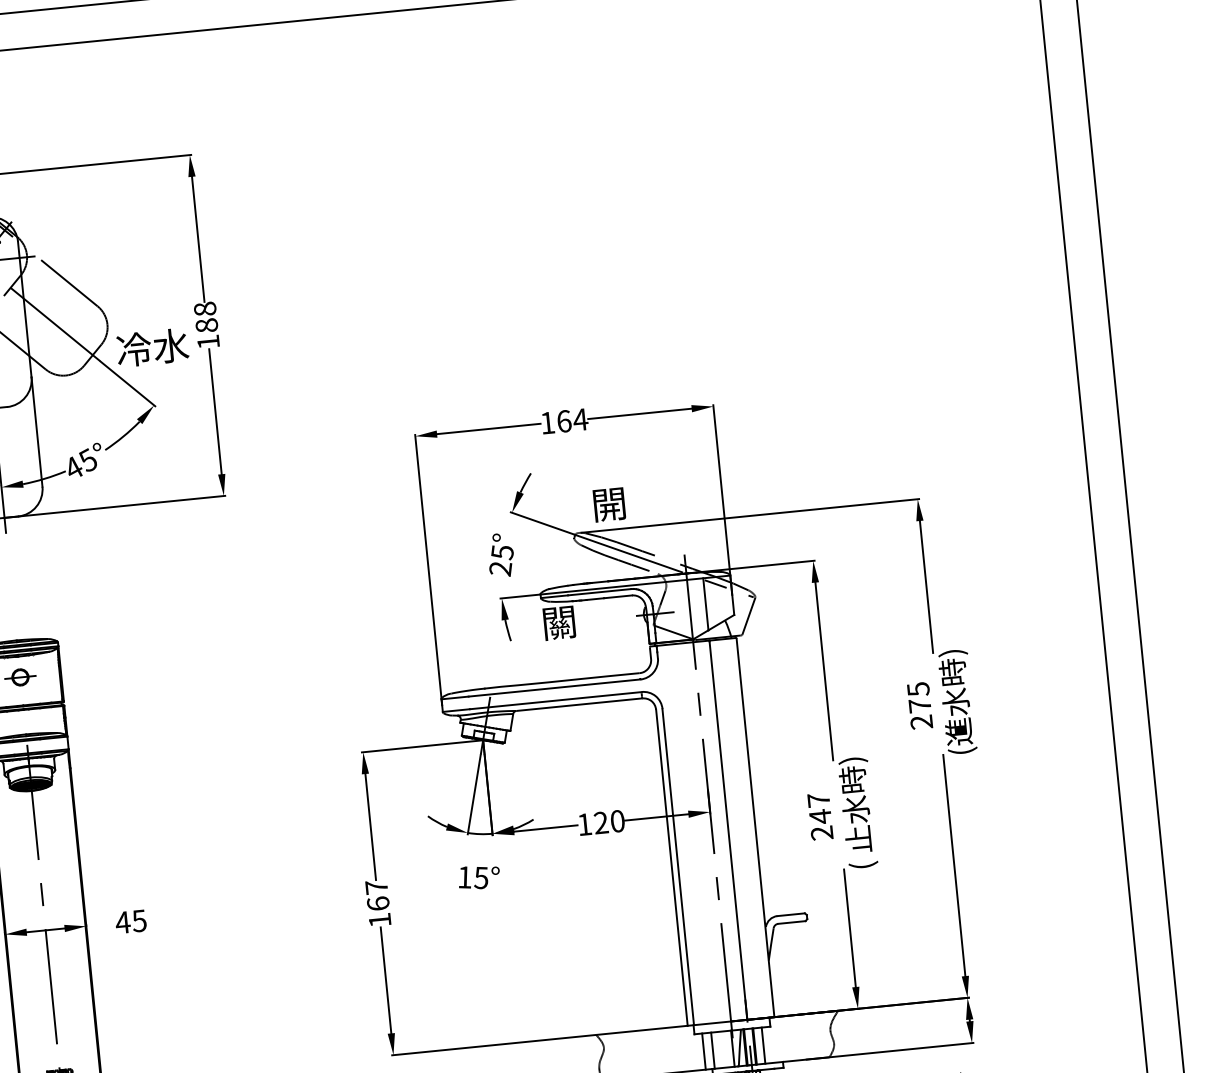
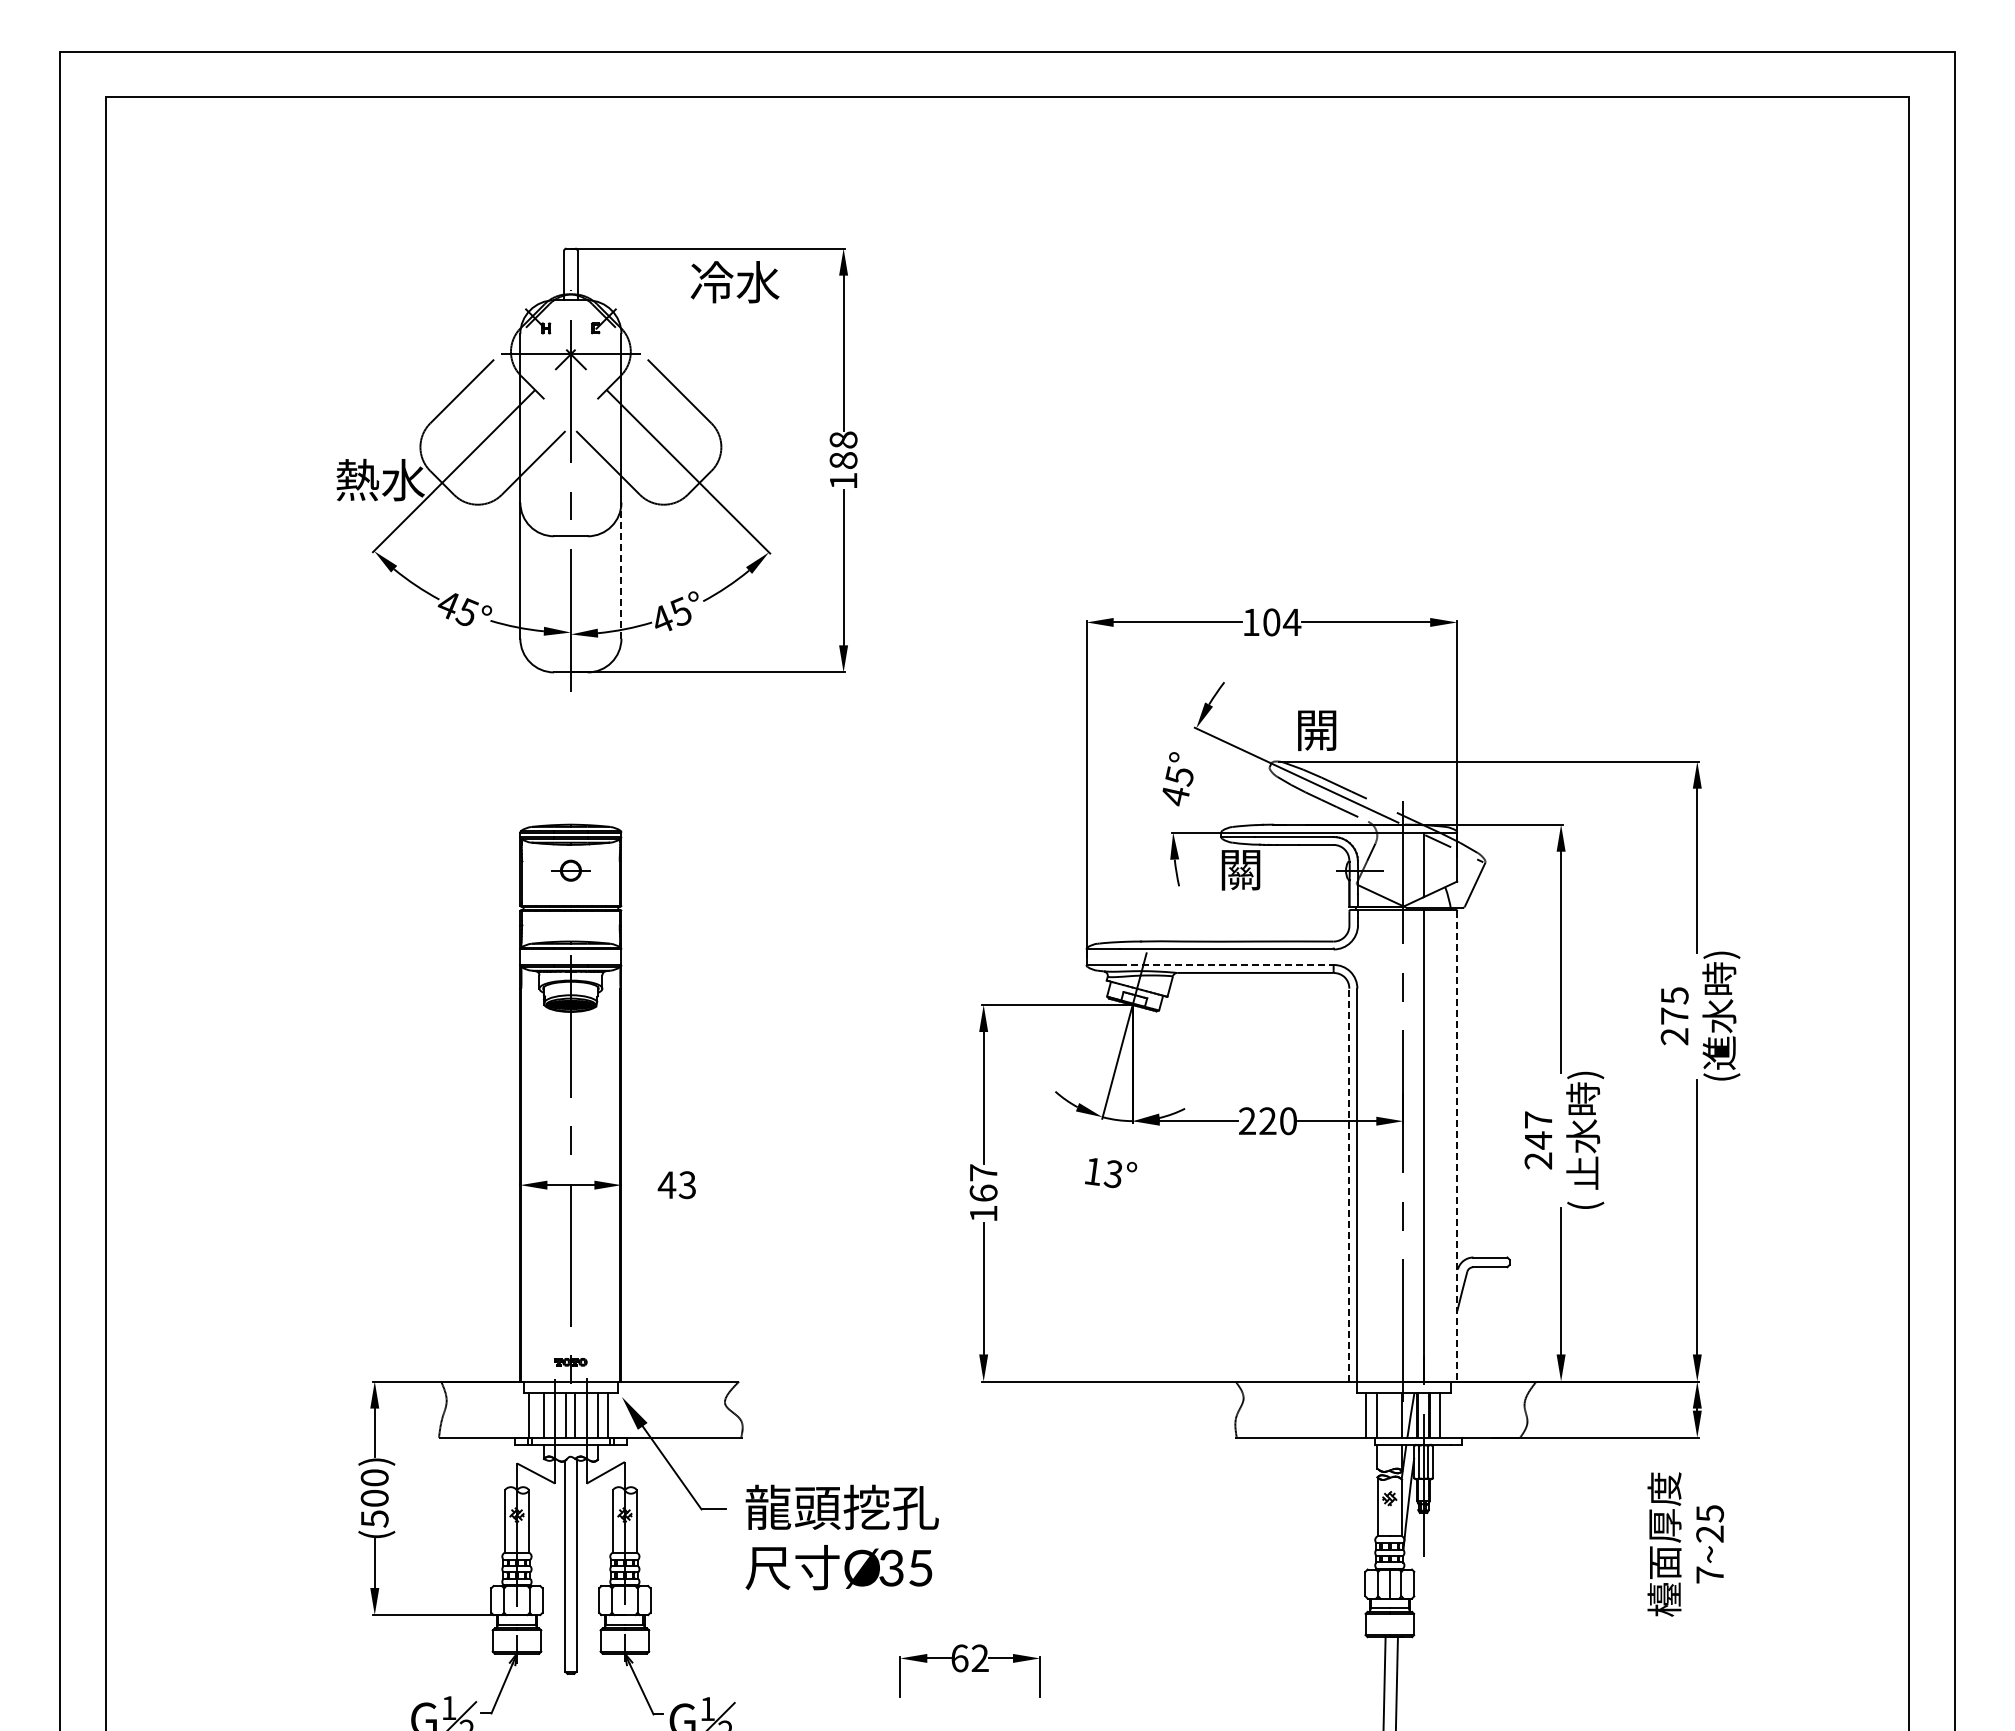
text: (152, 348) -> (734, 282), moved
text: (564, 421) -> (1271, 622), 164 -> 104
line: (37, 431) -> (621, 570), solid -> dashed
text: (500, 569) -> (1175, 797), 25° -> 45°
line: (555, 701) -> (1226, 965), solid -> dashed
text: (584, 824) -> (1247, 1120), 120 -> 220
line: (755, 828) -> (1457, 1146), solid -> dashed
line: (671, 867) -> (1349, 1184), solid -> dashed
text: (480, 877) -> (1112, 1173), 15° -> 13°
text: (139, 920) -> (687, 1184), 45 -> 43

